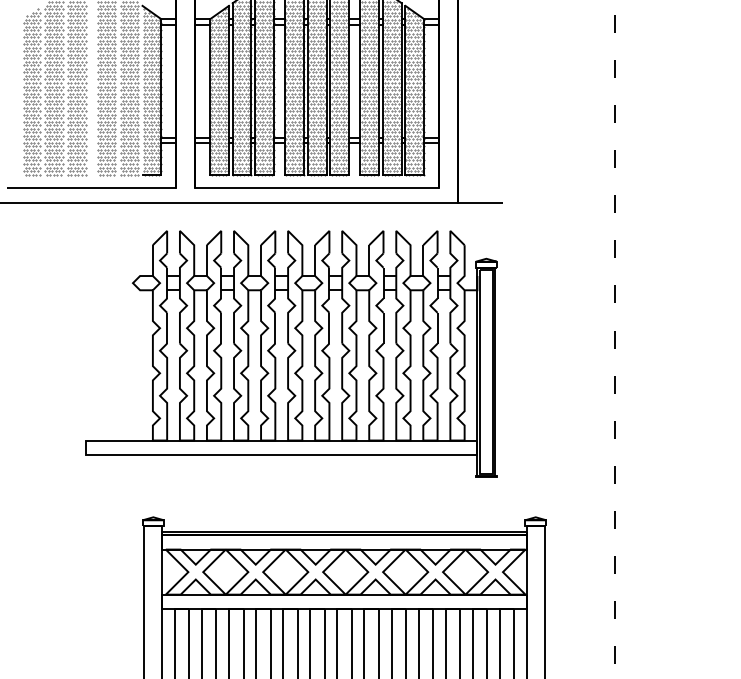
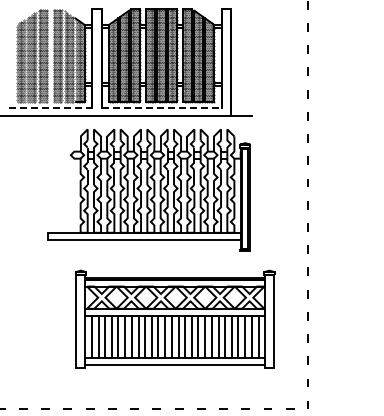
line: (91, 188) -> (50, 108), solid -> dashed
line: (318, 188) -> (162, 108), solid -> dashed

